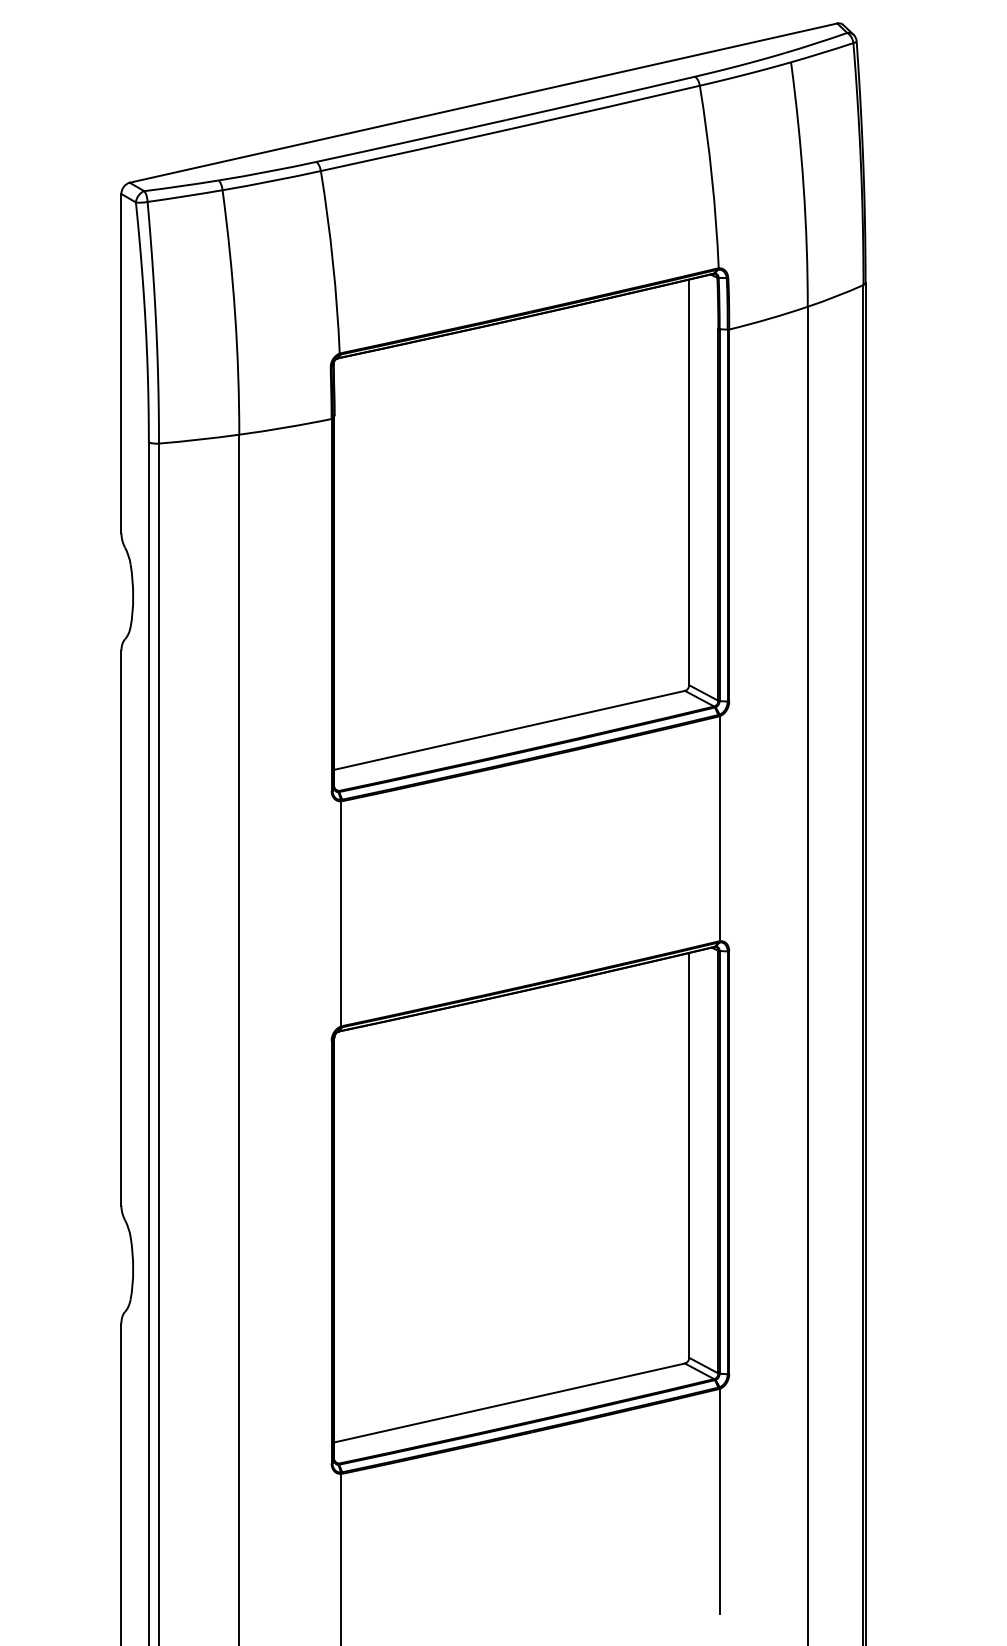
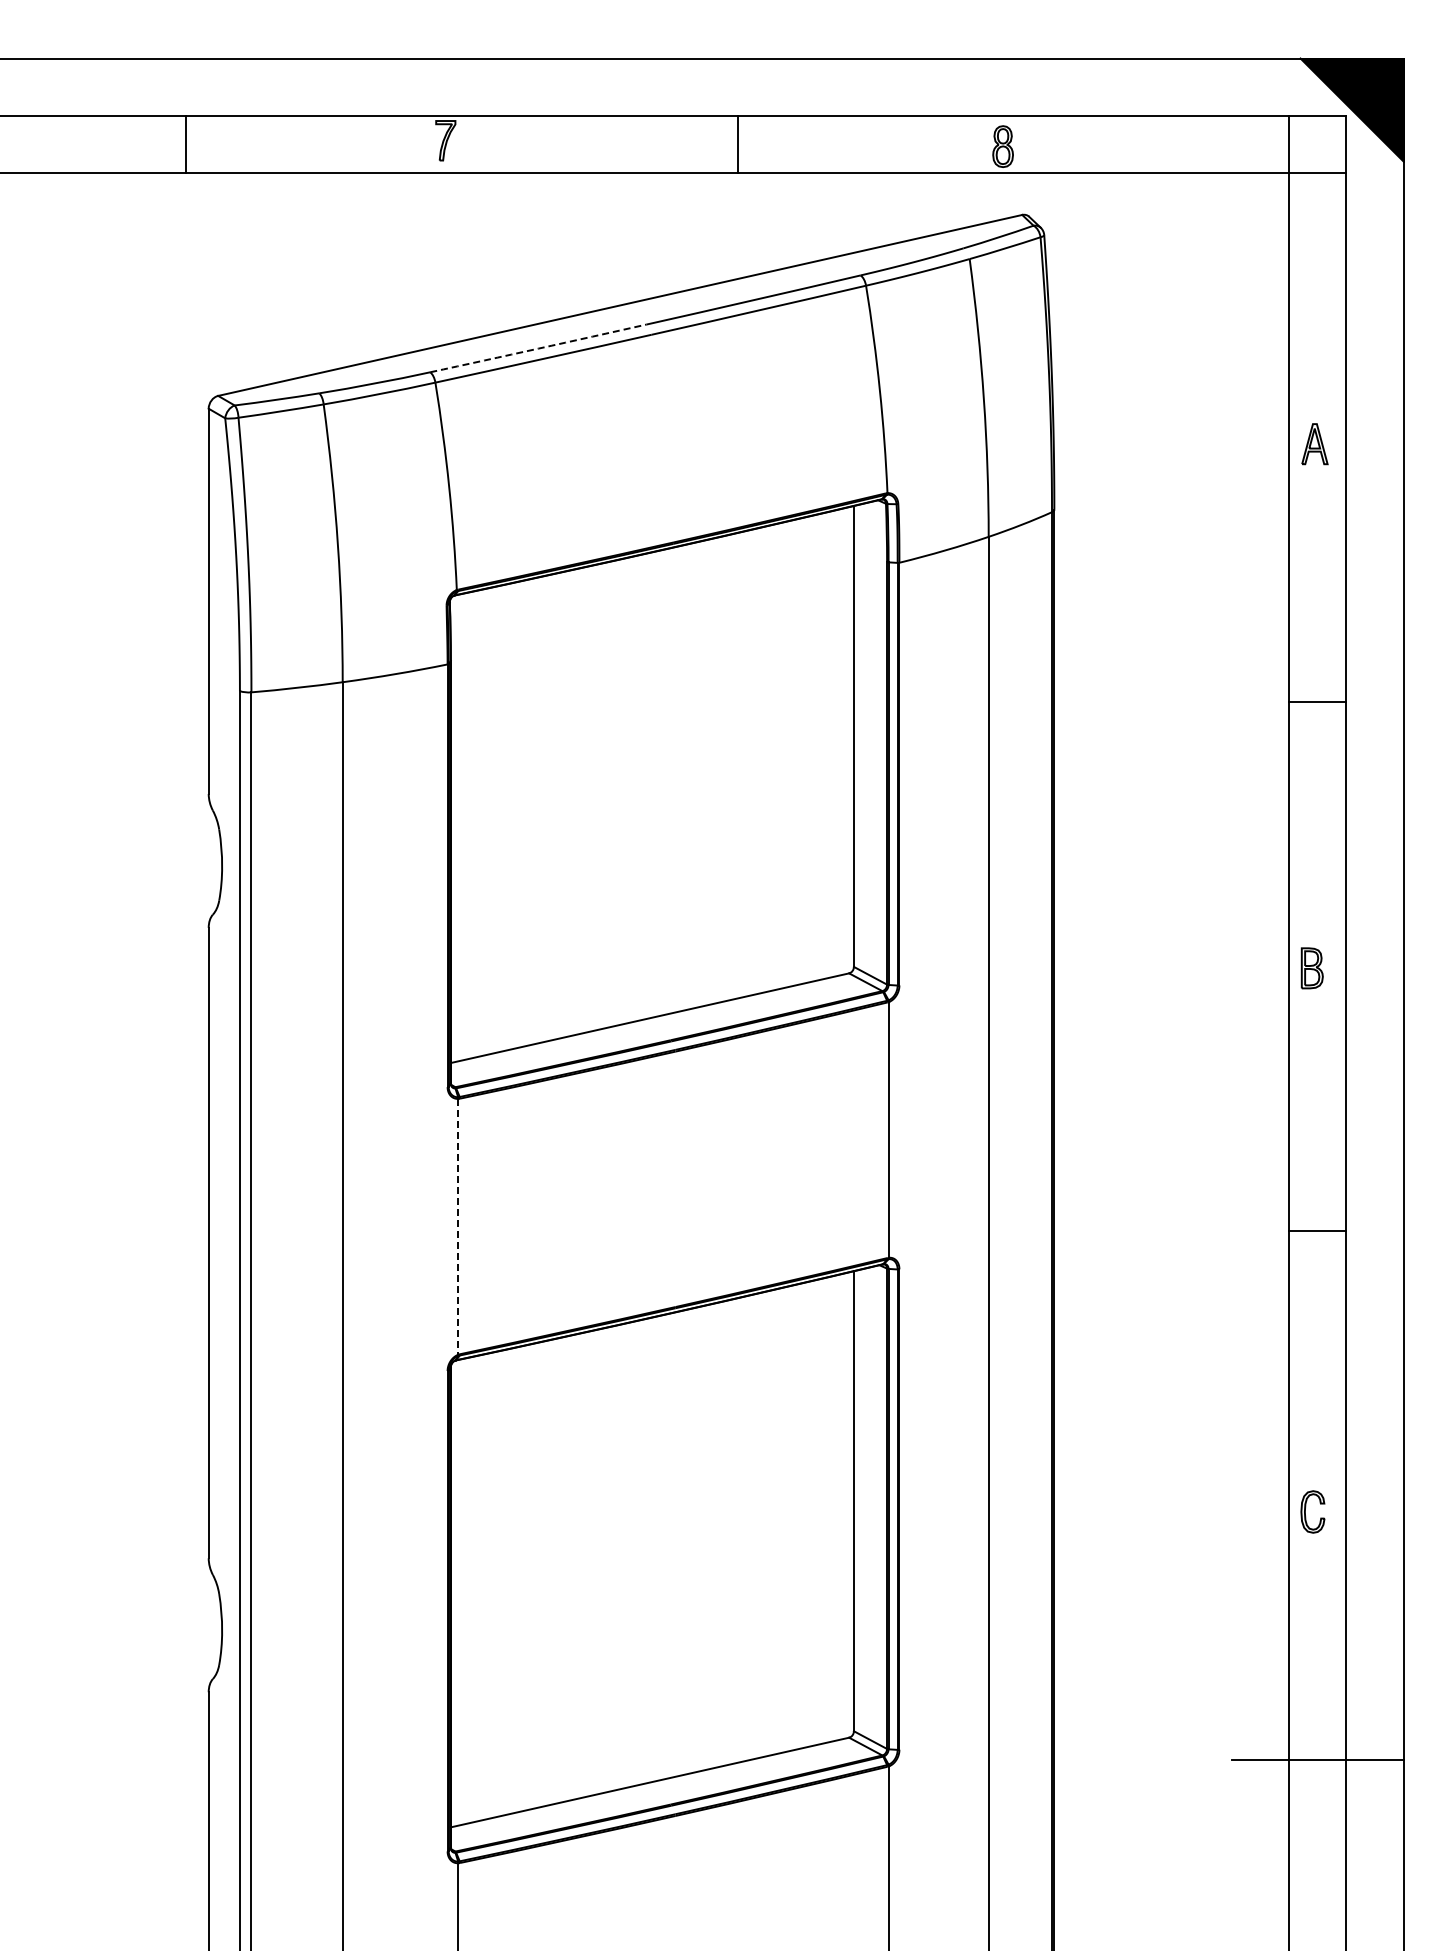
arc: (411, 141) -> (538, 348), solid -> dashed
line: (341, 913) -> (458, 1226), solid -> dashed

